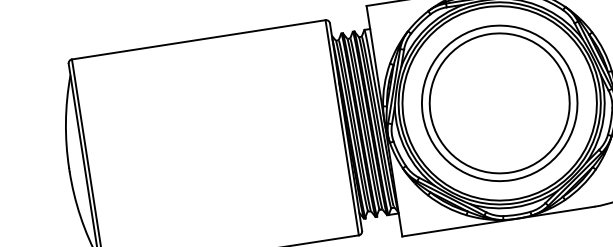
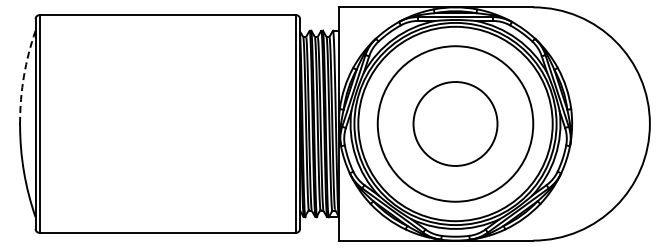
circle: (499, 102) -> (455, 123), size x0.6
arc: (66, 122) -> (24, 76), solid -> dashed

